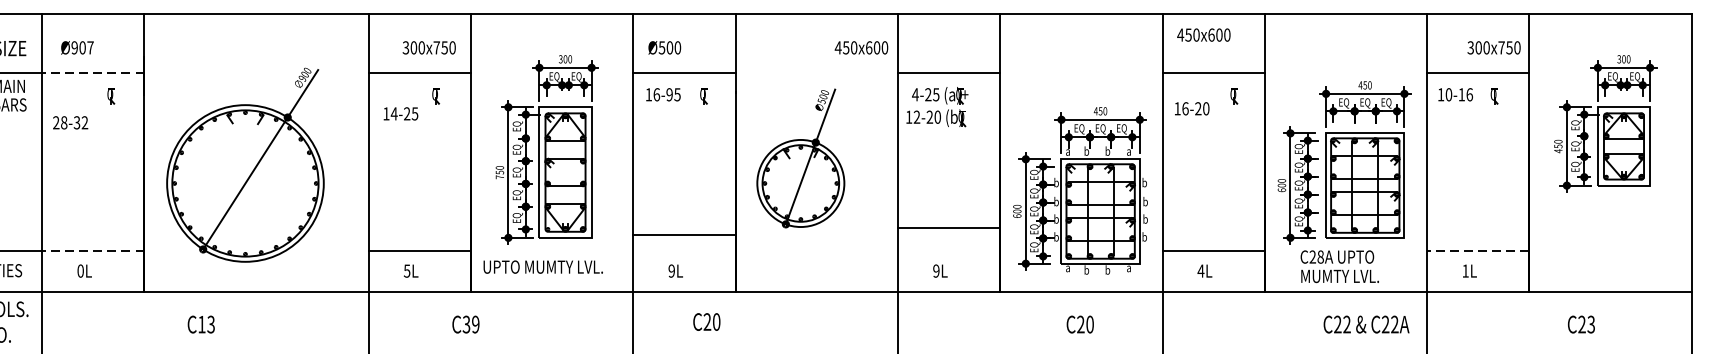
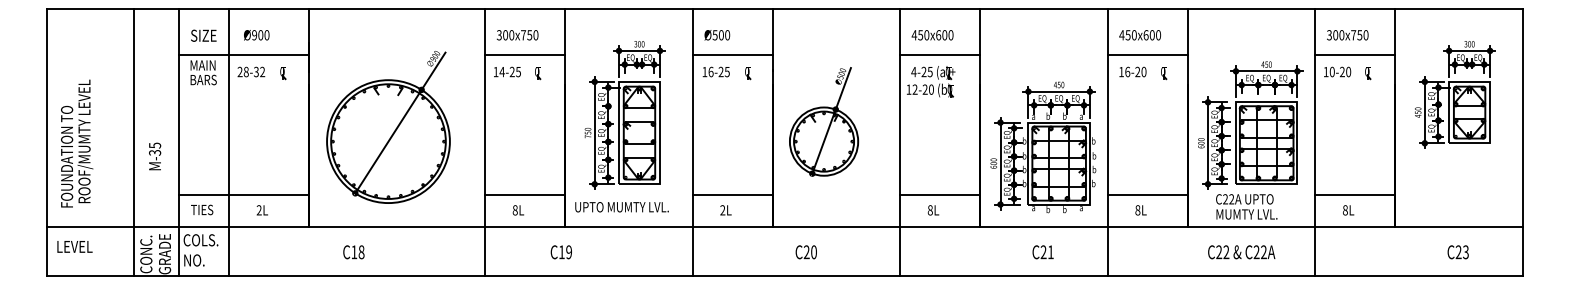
text: (1203, 35) -> (1139, 35), moved
text: (89, 48) -> (266, 35), Ø907 -> Ø900
text: (429, 48) -> (517, 35), moved
text: (861, 48) -> (932, 35), moved
text: (1493, 48) -> (1347, 35), moved
line: (92, 73) -> (268, 55), dashed -> solid
text: (1465, 94) -> (1345, 71), 10-16 -> 10-20
text: (668, 95) -> (720, 72), 16-95 -> 16-25
text: (1191, 108) -> (1132, 71), moved
text: (401, 113) -> (507, 71), moved
text: (70, 122) -> (251, 71), moved
line: (949, 227) -> (940, 194), moved
line: (684, 234) -> (732, 194), moved
line: (92, 250) -> (268, 194), dashed -> solid
line: (1477, 250) -> (1354, 194), dashed -> solid
text: (1320, 257) -> (1231, 199), C28A -> C22A
text: (79, 271) -> (258, 210), 0L -> 2L
text: (406, 271) -> (514, 210), 5L -> 8L
text: (671, 271) -> (722, 210), 9L -> 2L
text: (935, 271) -> (929, 210), 9L -> 8L
text: (1200, 271) -> (1137, 210), 4L -> 8L
text: (1465, 271) -> (1345, 210), 1L -> 8L
text: (705, 322) -> (805, 252), moved
text: (211, 324) -> (361, 252), C13 -> C18
text: (466, 324) -> (561, 252), C39 -> C19
text: (1089, 324) -> (1050, 252), C20 -> C21
text: (1366, 324) -> (1241, 252), moved
text: (1580, 324) -> (1457, 252), moved

